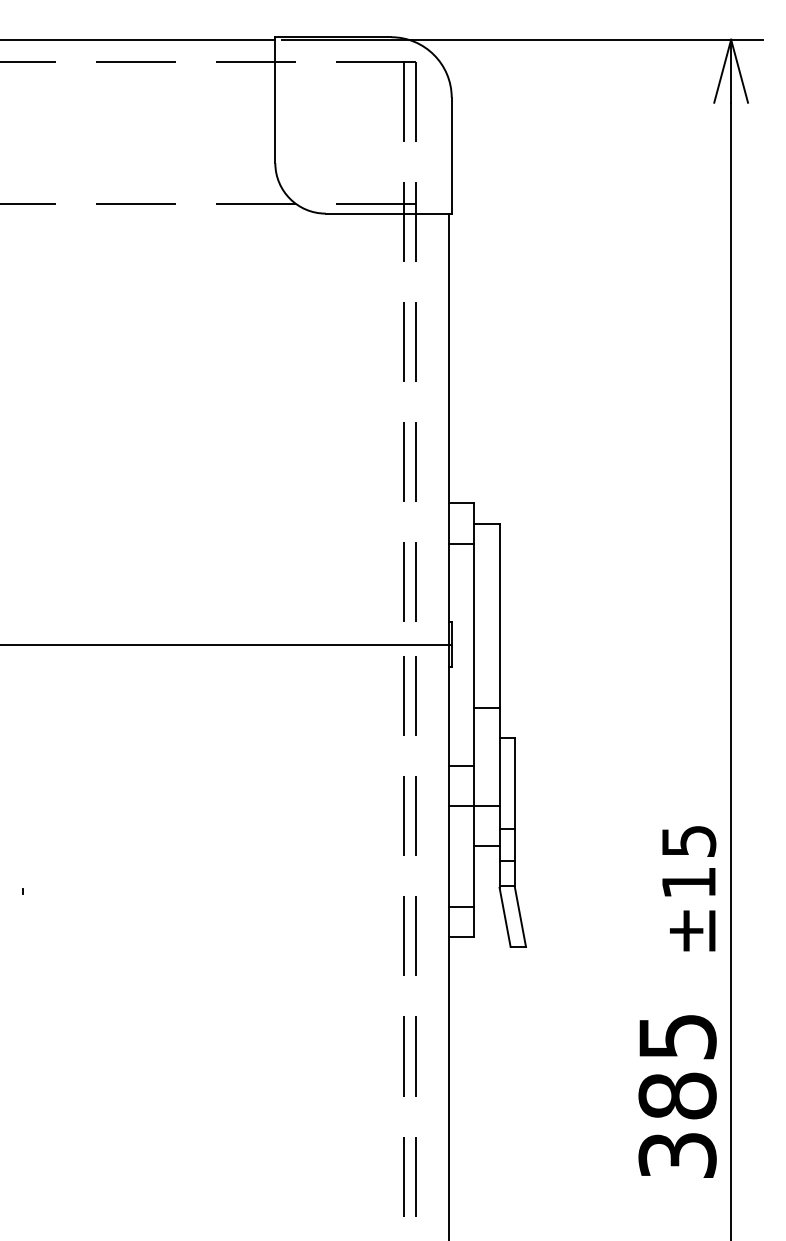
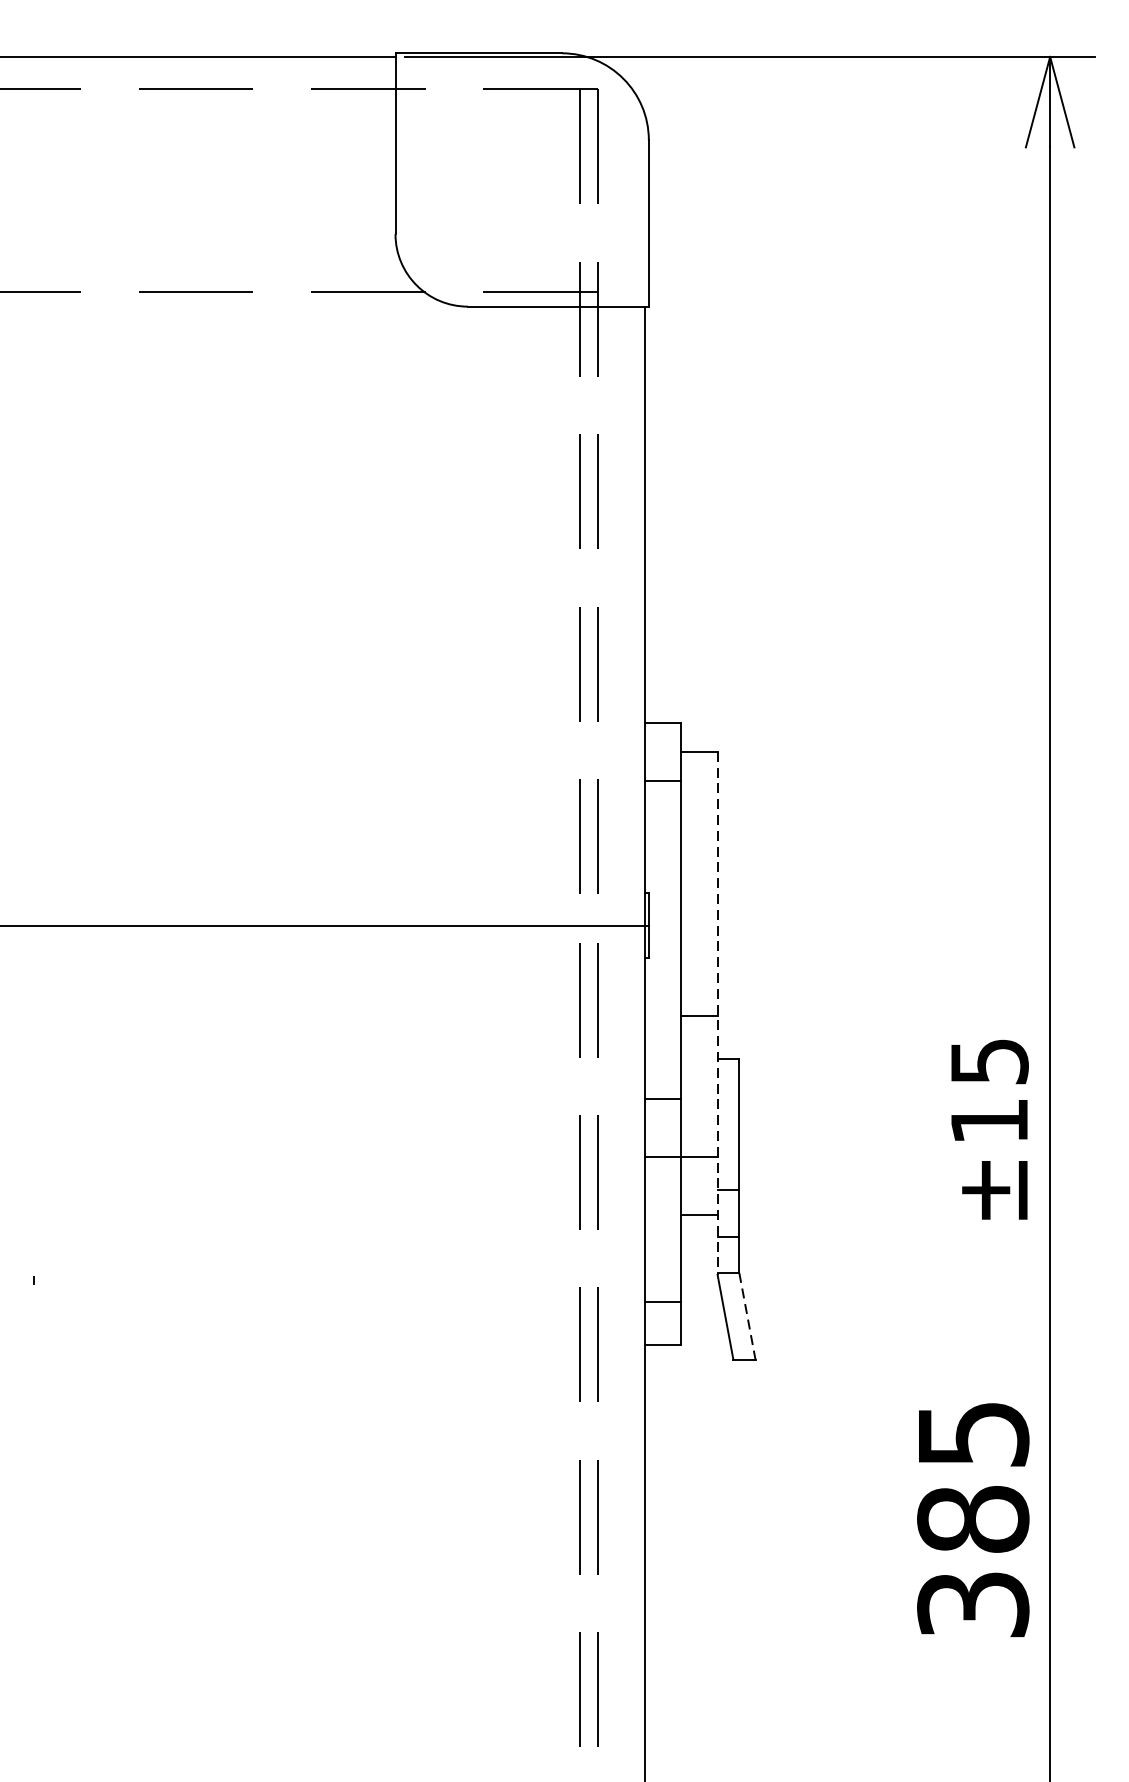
line: (499, 706) -> (717, 1014), solid -> dashed
text: (689, 888) -> (990, 1129), moved
line: (520, 916) -> (747, 1316), solid -> dashed
text: (677, 1096) -> (973, 1520), moved

